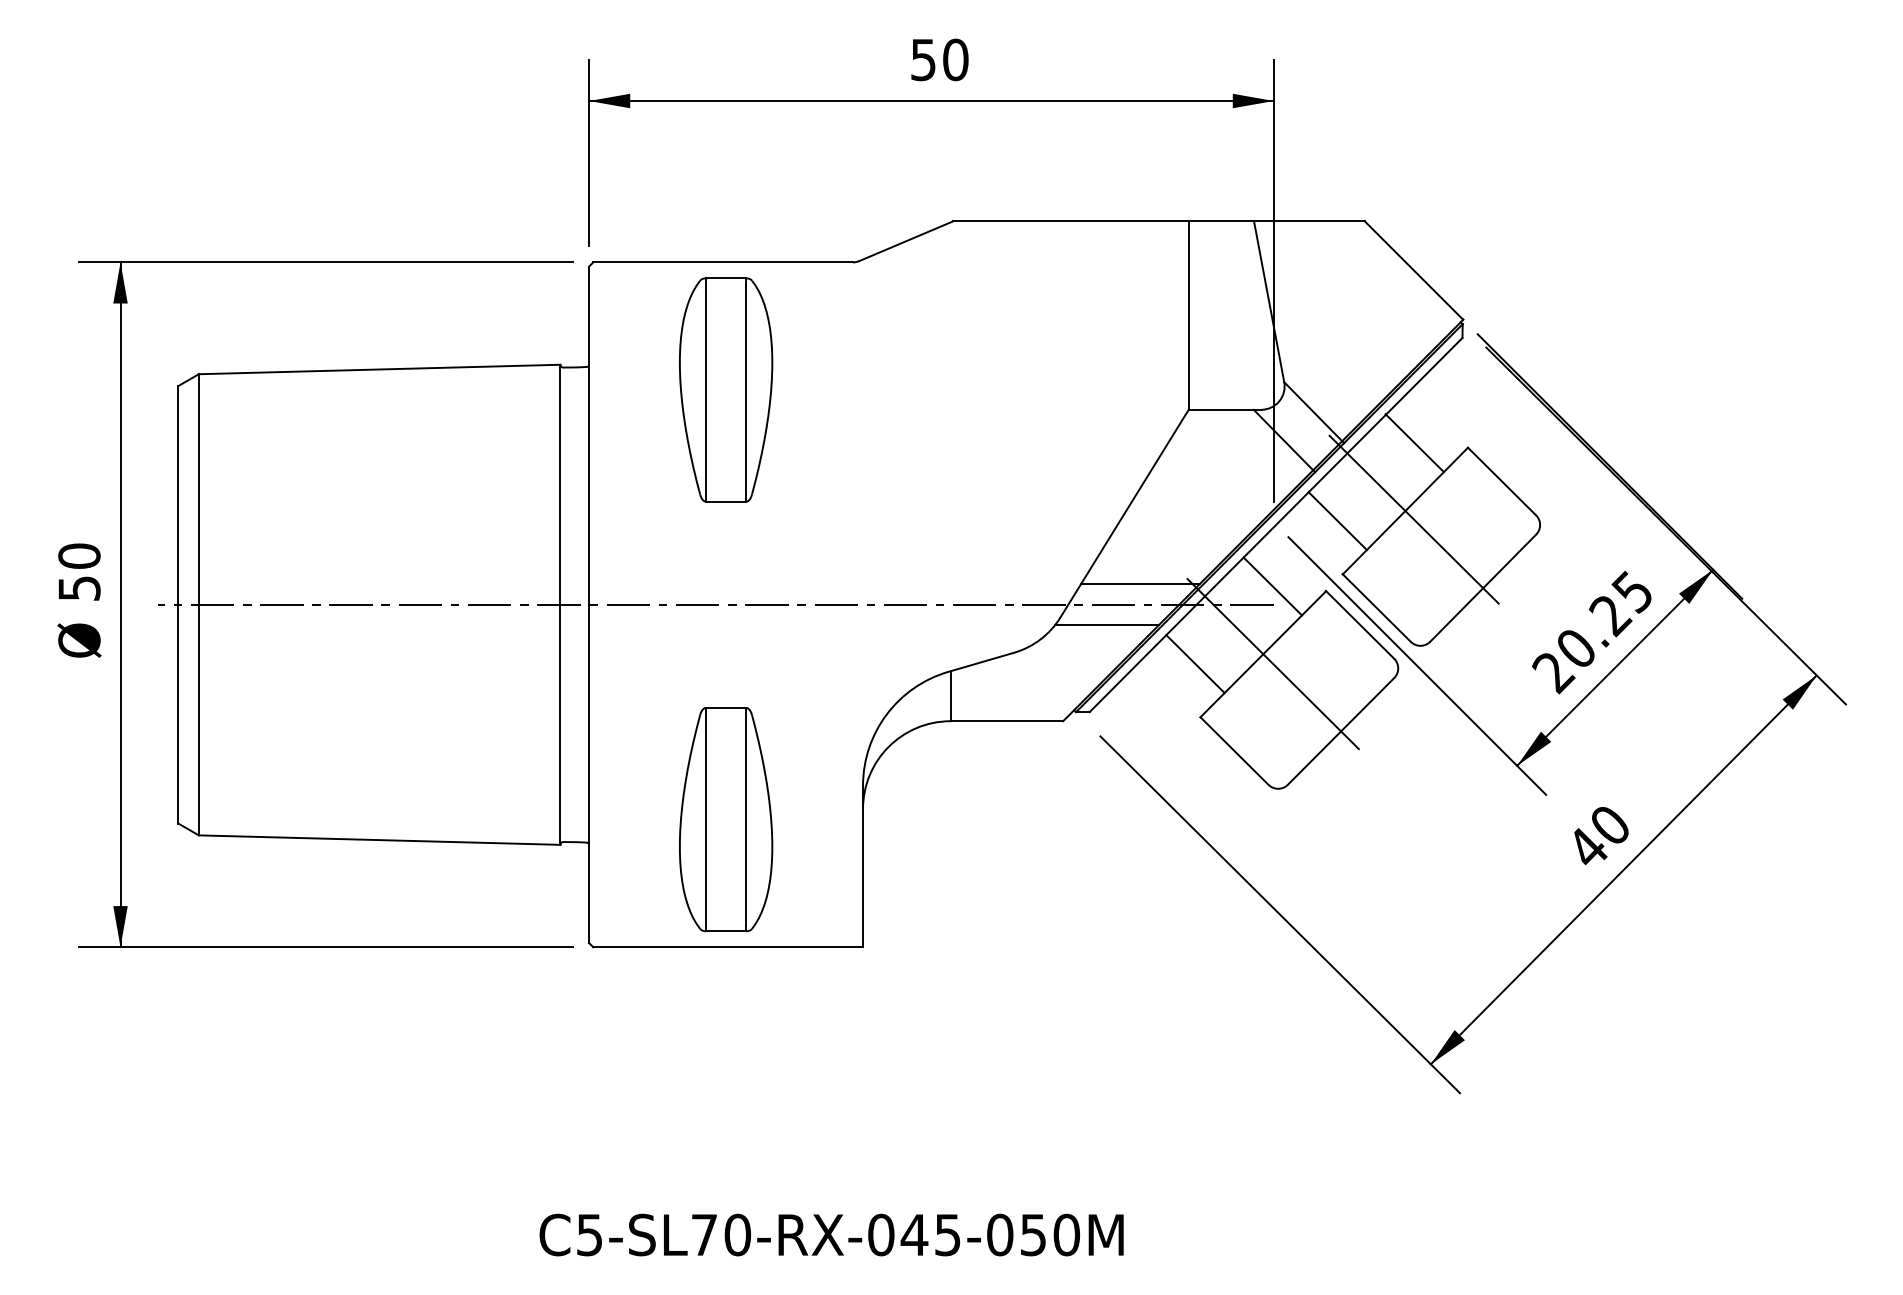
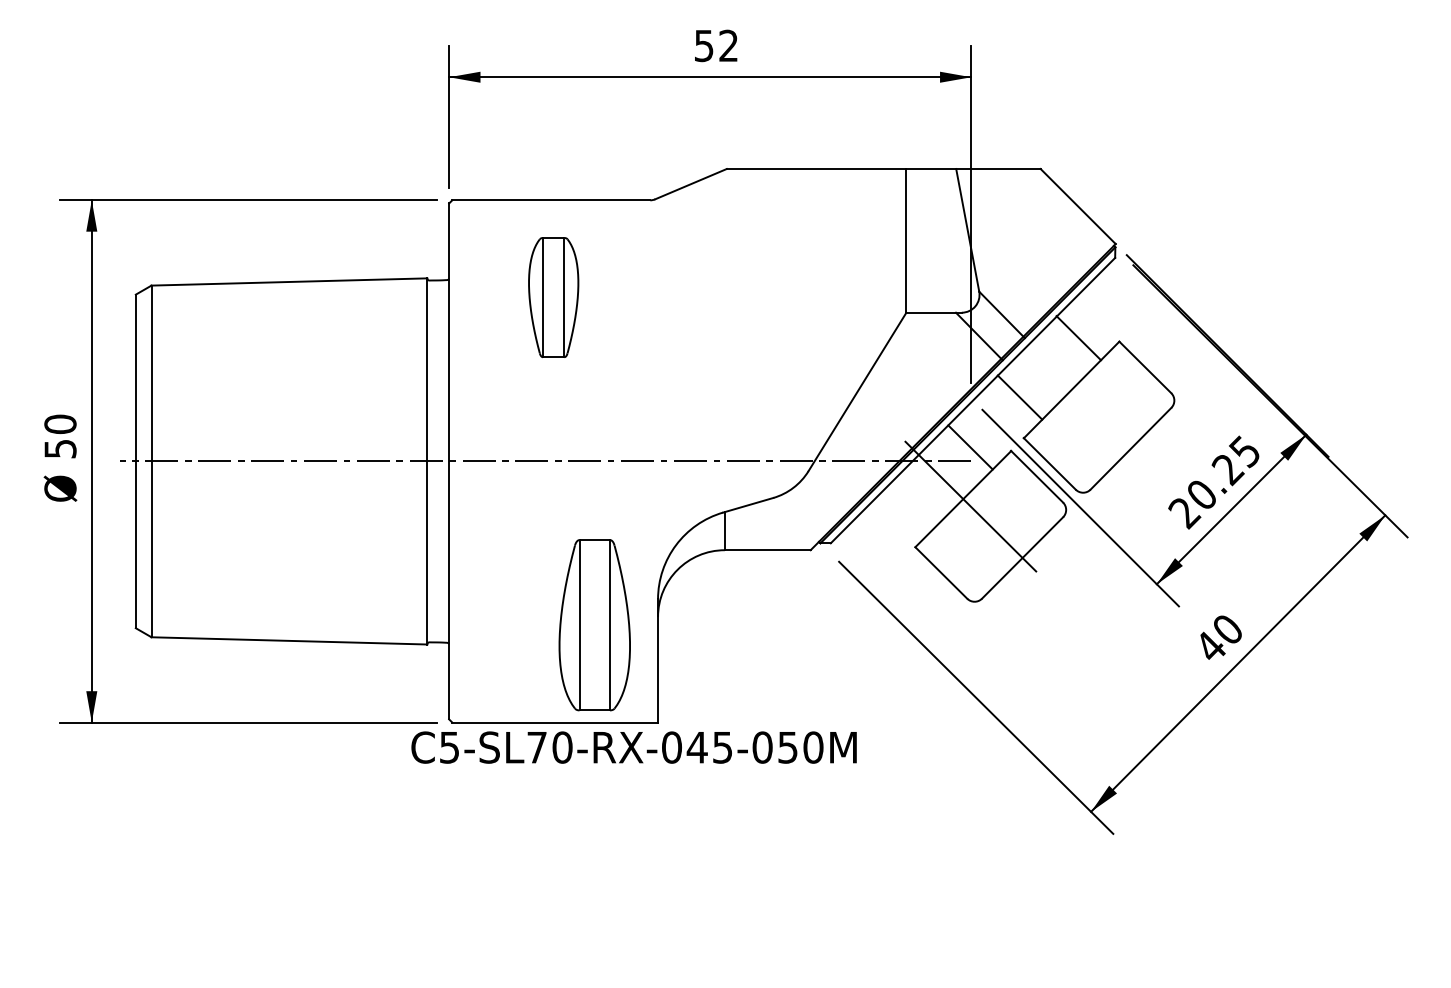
text: (955, 59) -> (728, 45), 50 -> 52
part: (726, 389) -> (553, 297), size x0.7
line: (1413, 519) -> (1077, 396), removed
line: (1139, 584) -> (868, 445), removed
line: (1106, 625) -> (843, 477), removed
line: (1195, 664) -> (911, 506), removed
part: (726, 819) -> (595, 625), moved
text: (831, 1234) -> (633, 747), moved

